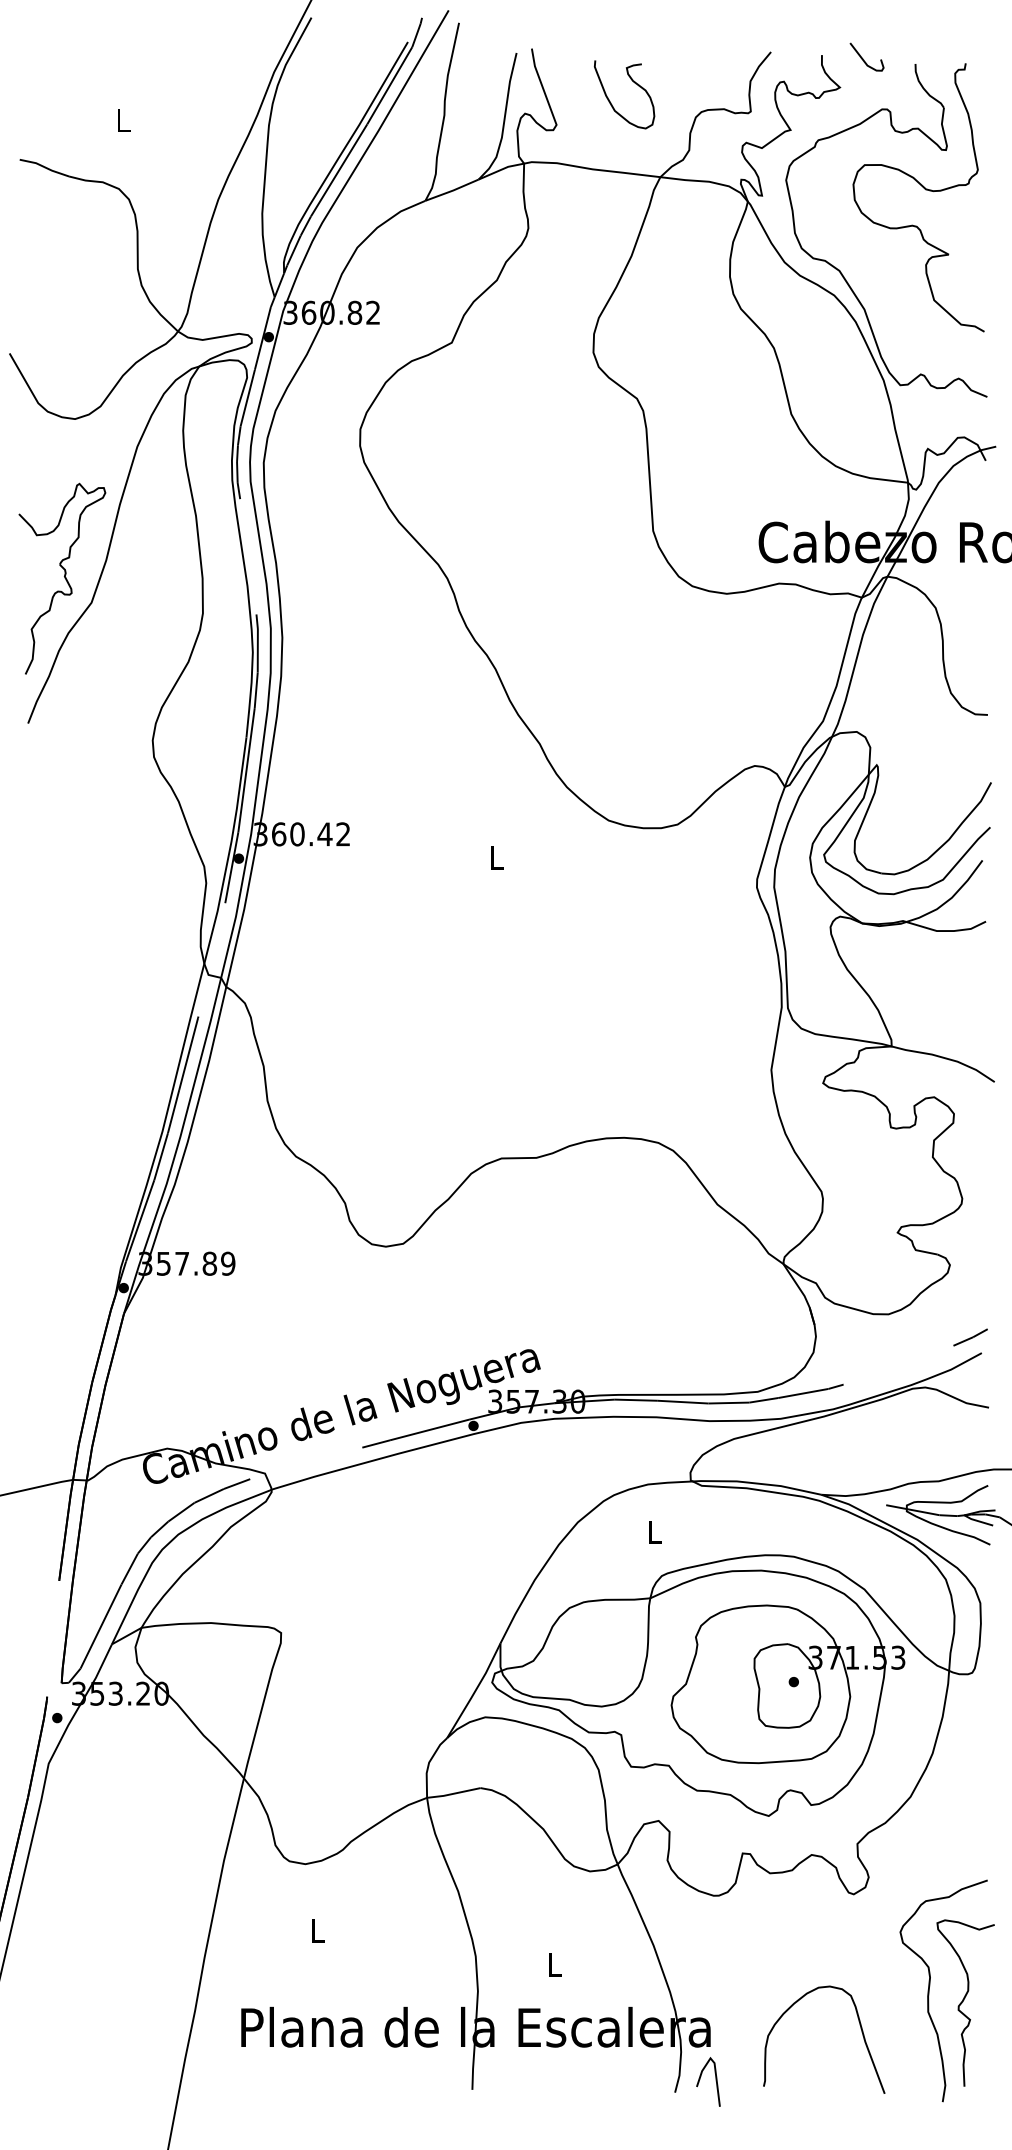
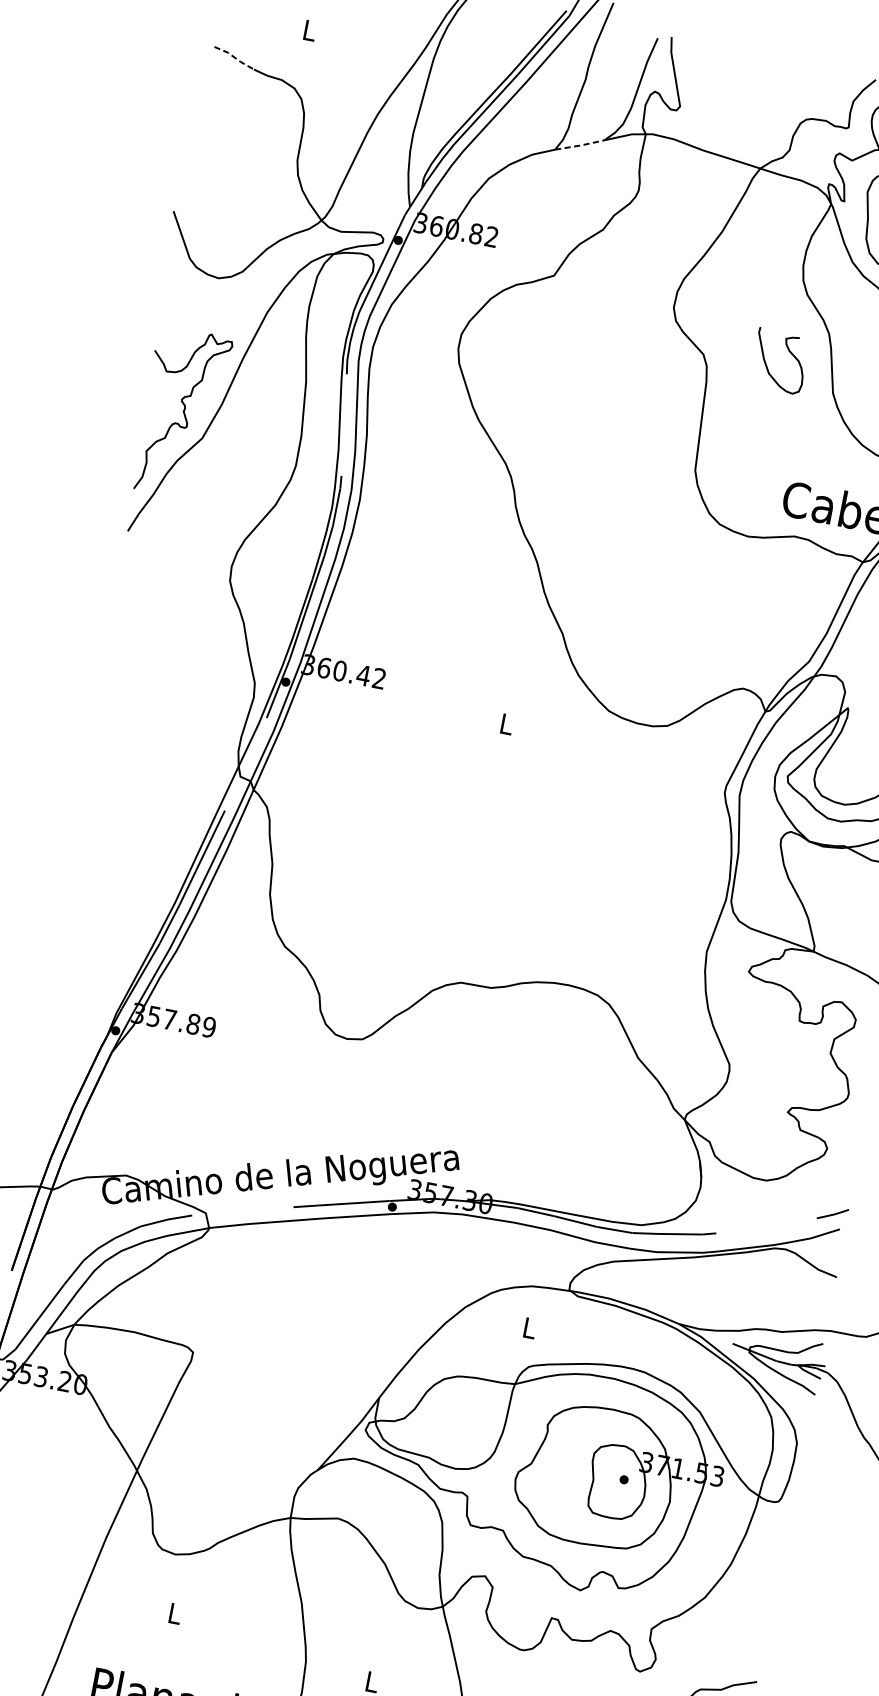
curve: (634, 83) -> (790, 353), moved
line: (45, 167) -> (235, 57), solid -> dashed
line: (453, 190) -> (580, 145), solid -> dashed

